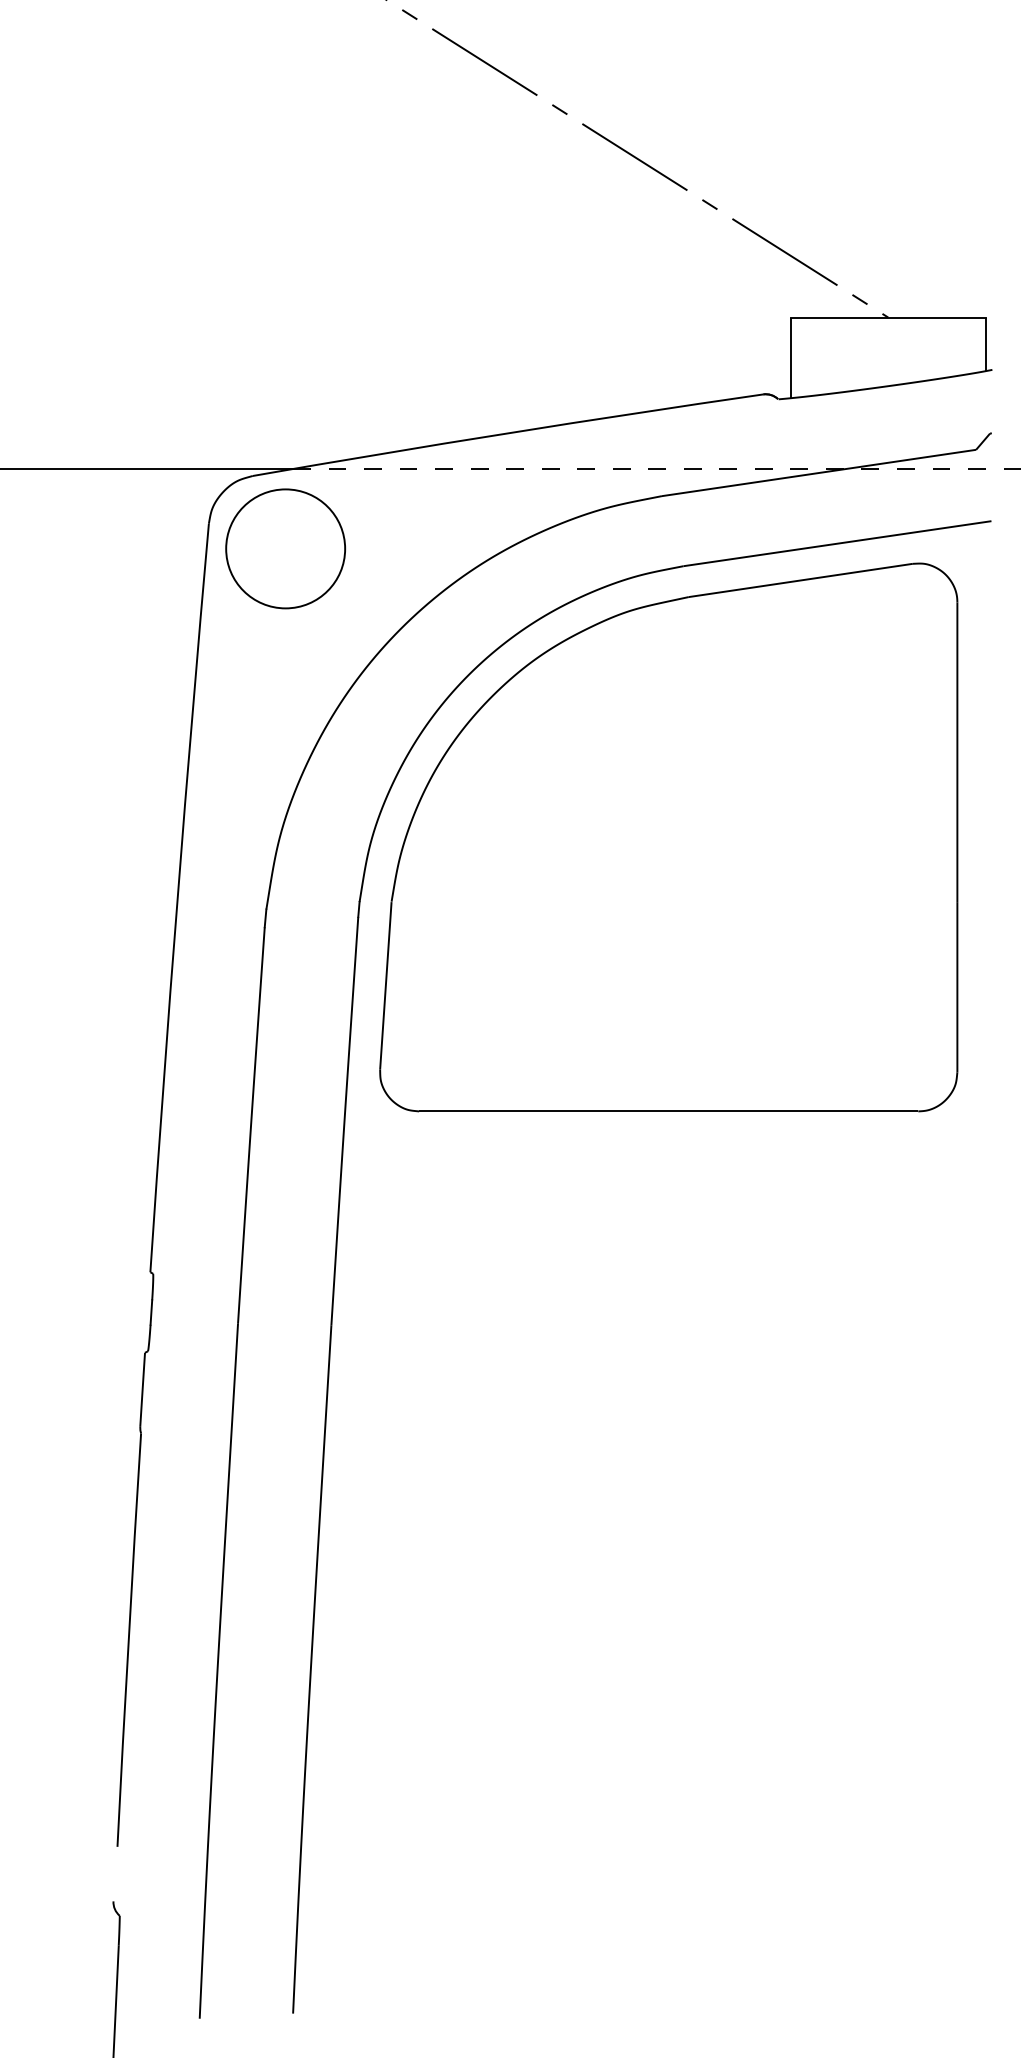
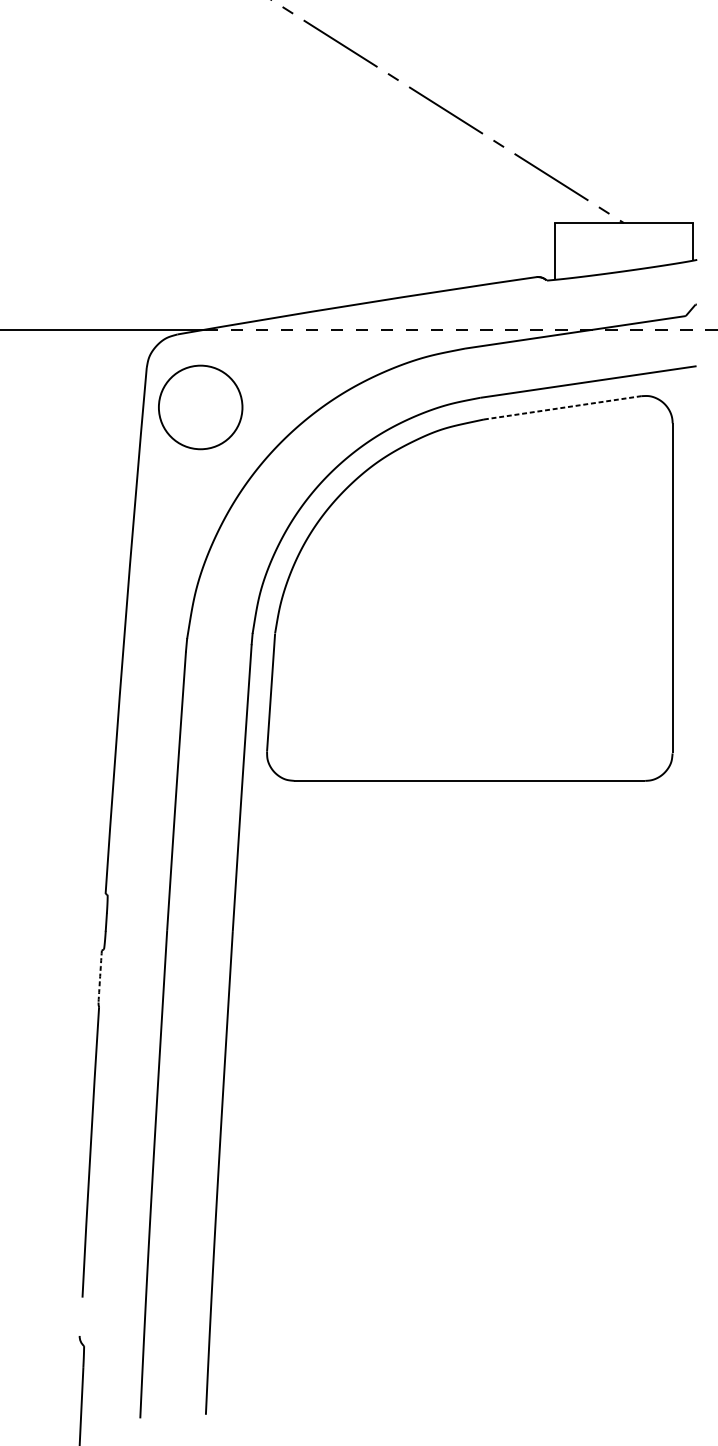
circle: (285, 548) -> (200, 407), moved
line: (801, 580) -> (563, 407), solid -> dashed
arc: (142, 1389) -> (100, 976), solid -> dashed

